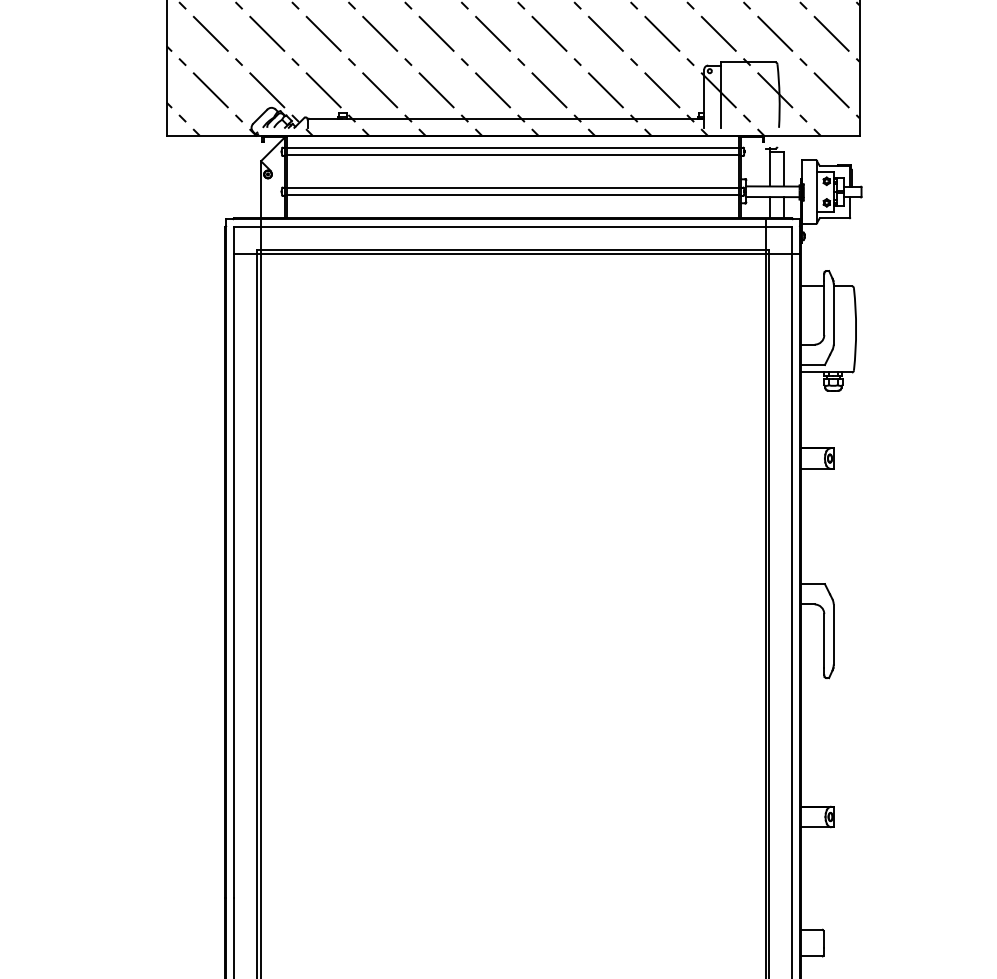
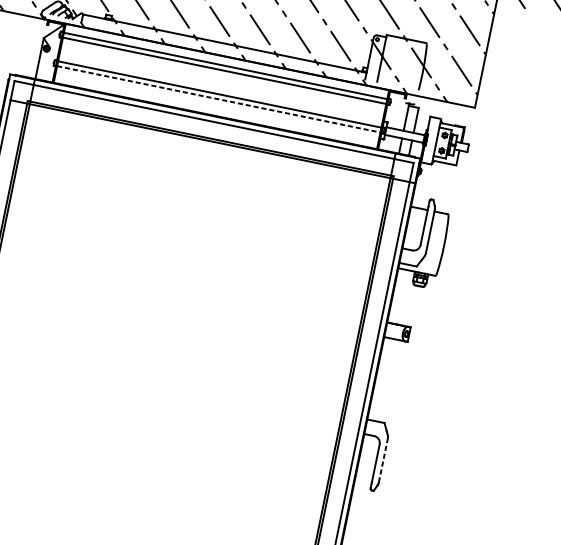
line: (513, 195) -> (219, 99), solid -> dashed
line: (833, 634) -> (383, 460), solid -> dashed

